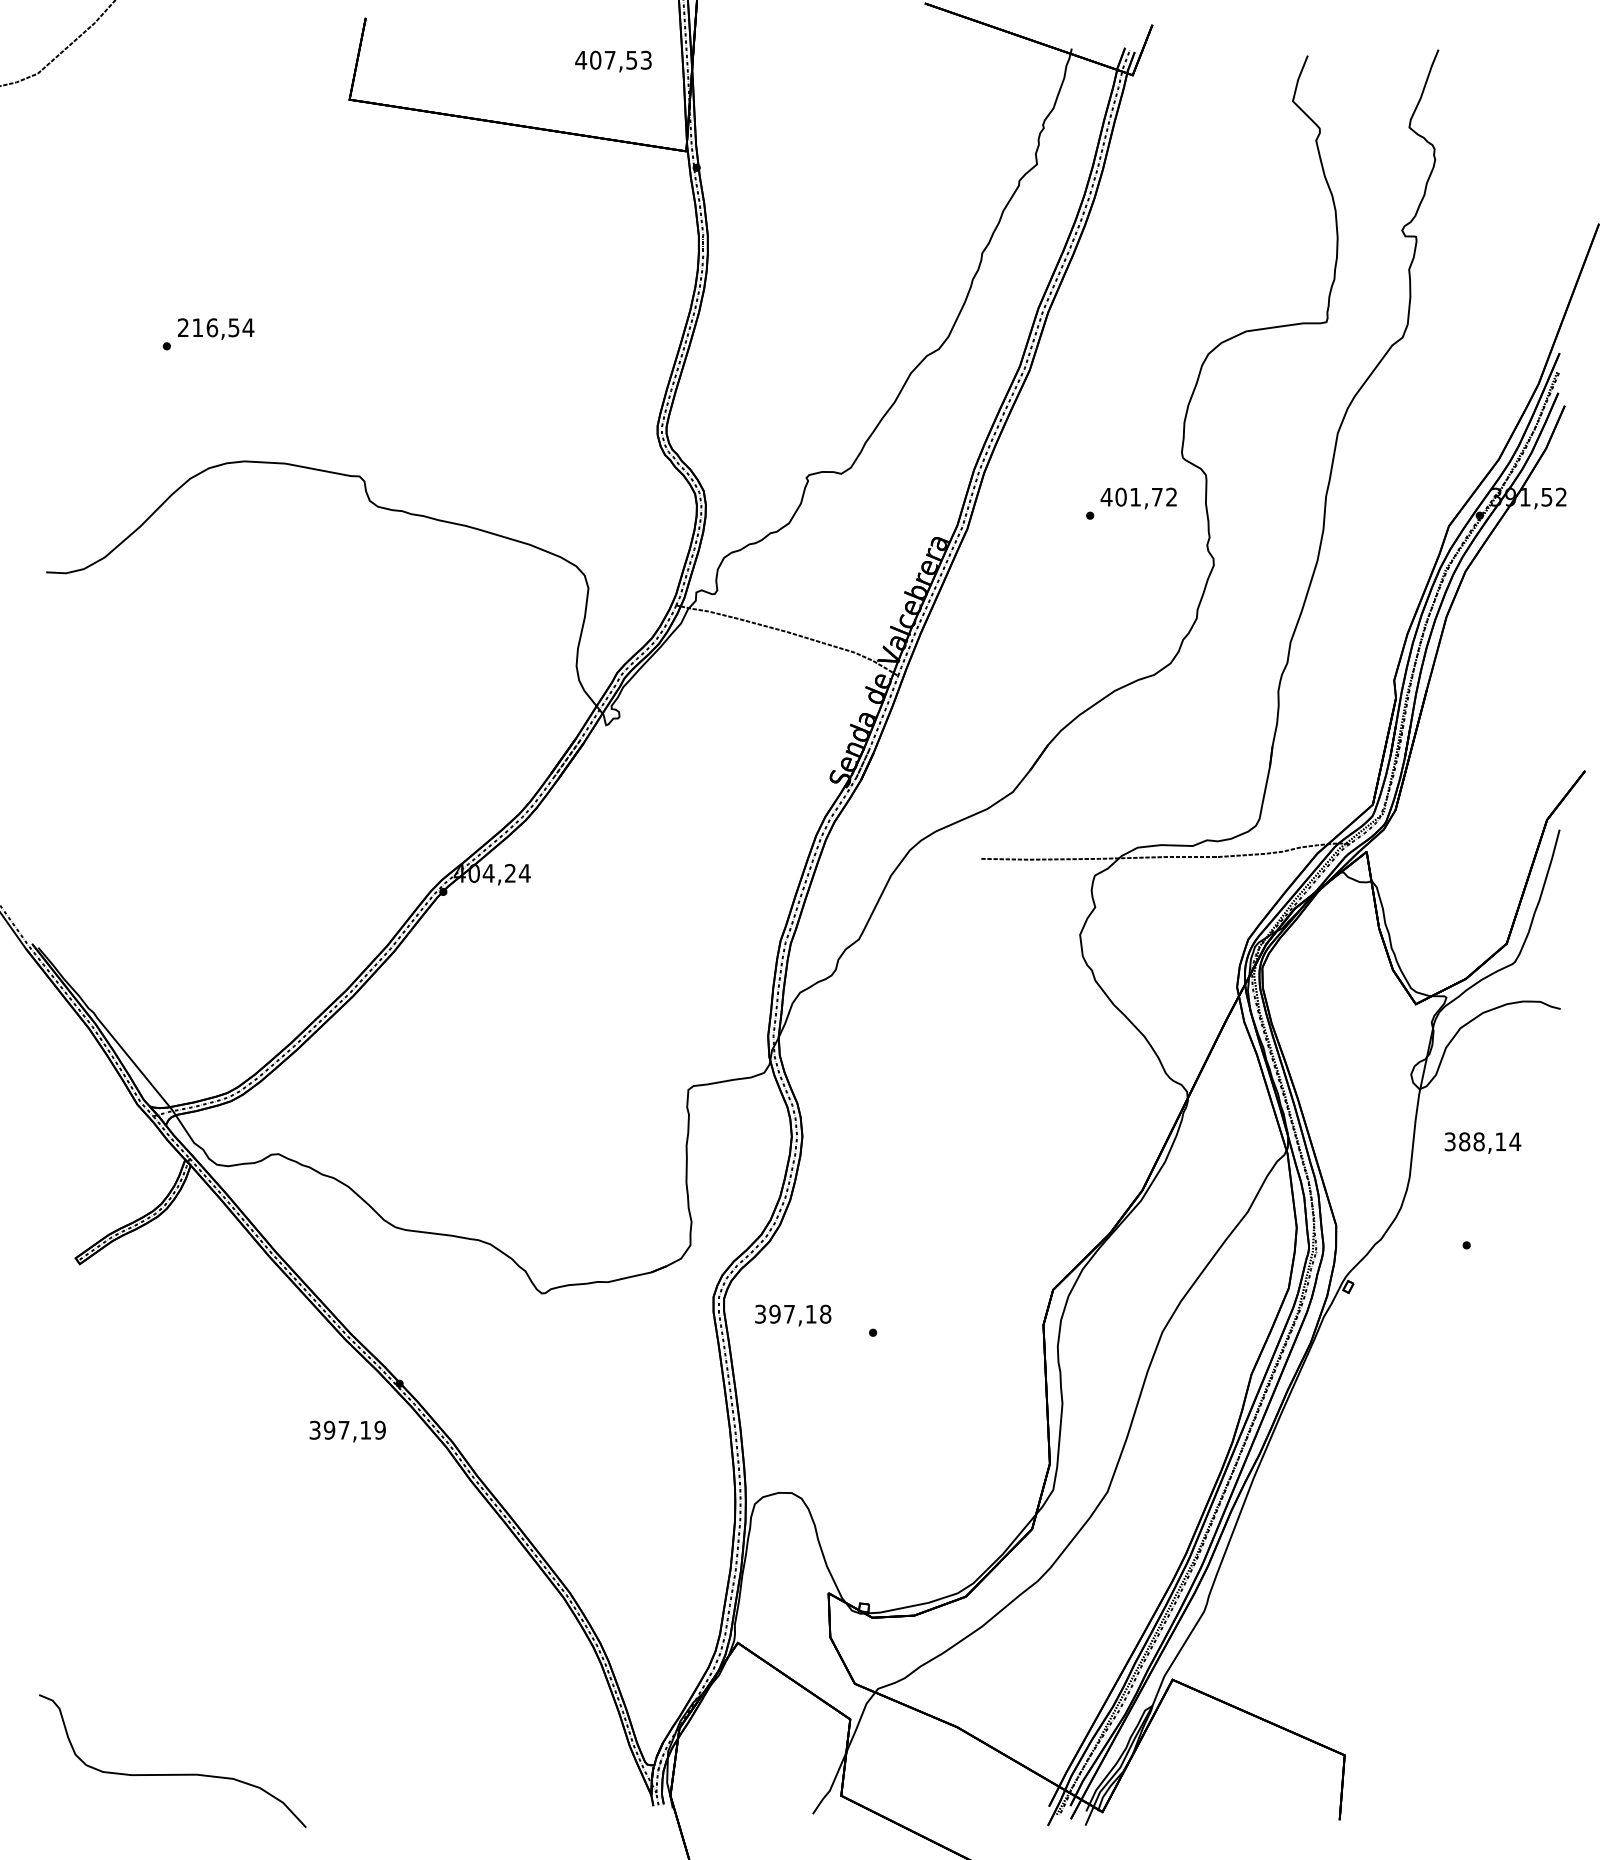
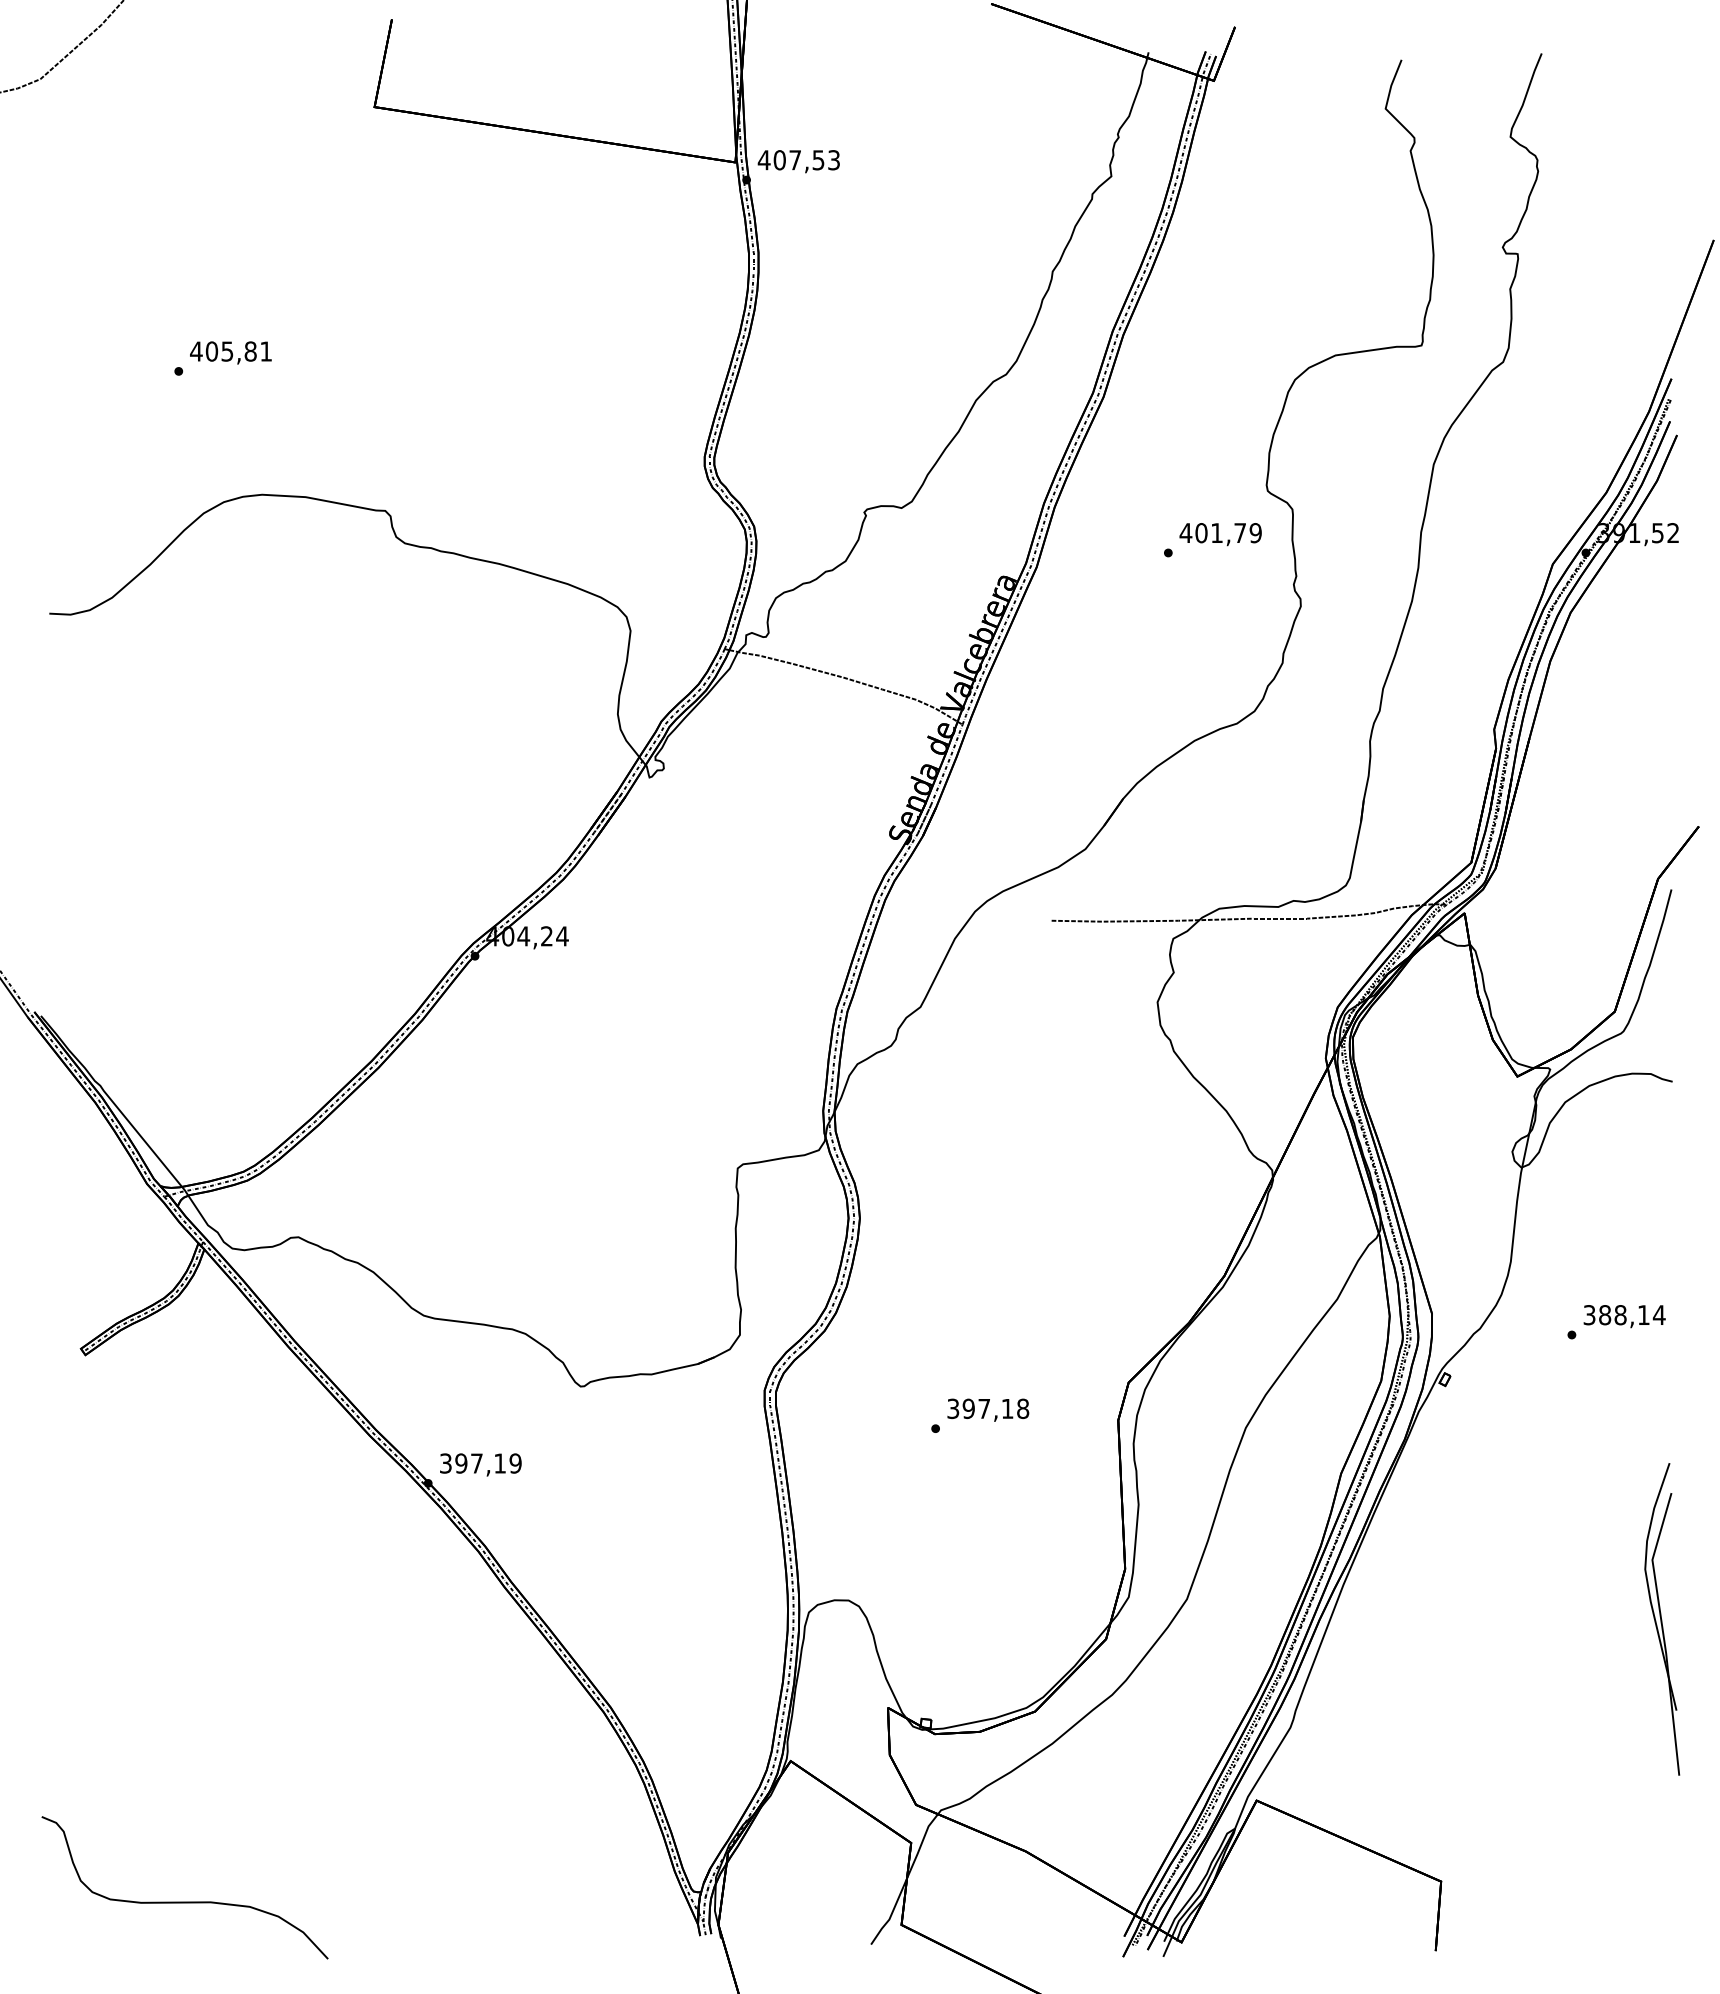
text: (613, 61) -> (798, 161), moved
text: (215, 327) -> (230, 351), 216,54 -> 405,81
text: (1171, 496) -> (1255, 532), 401,72 -> 401,79
text: (1482, 1142) -> (1624, 1315), moved
text: (793, 1315) -> (988, 1410), moved
text: (347, 1431) -> (480, 1464), moved
part: (1550, 1510) -> (1661, 1619), added

